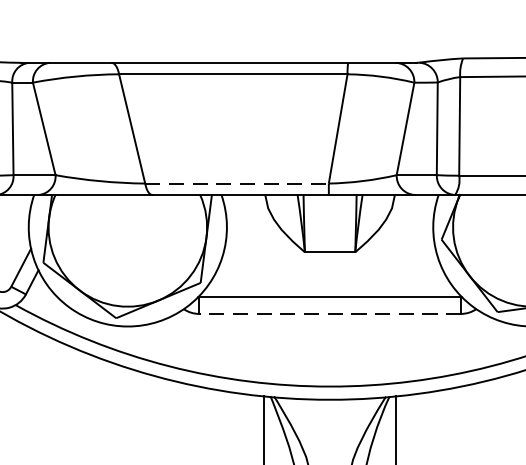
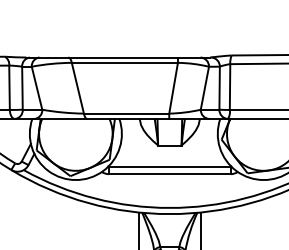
line: (236, 183) -> (126, 113), dashed -> solid
line: (329, 314) -> (169, 174), dashed -> solid

